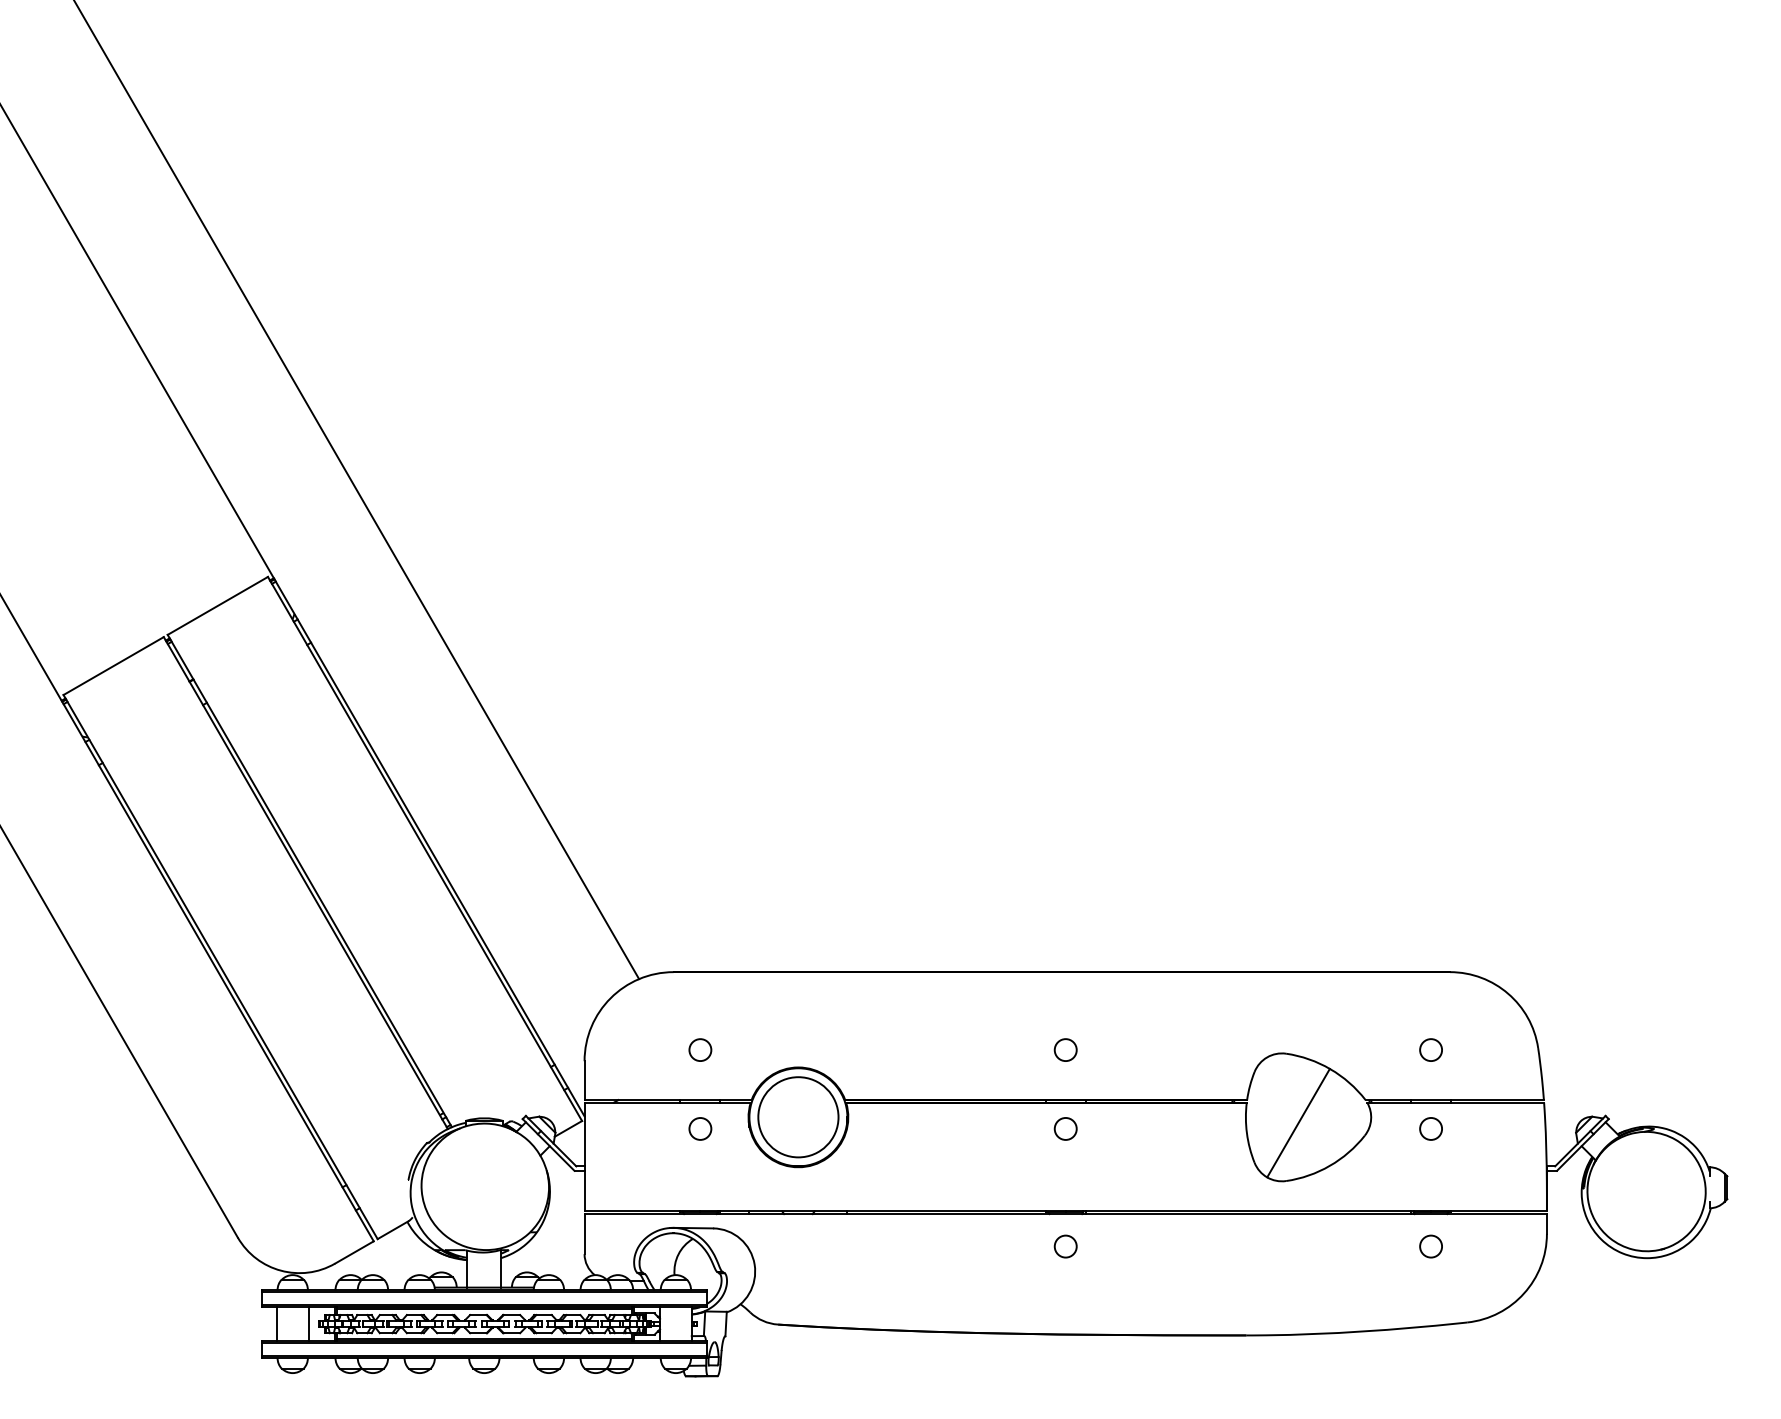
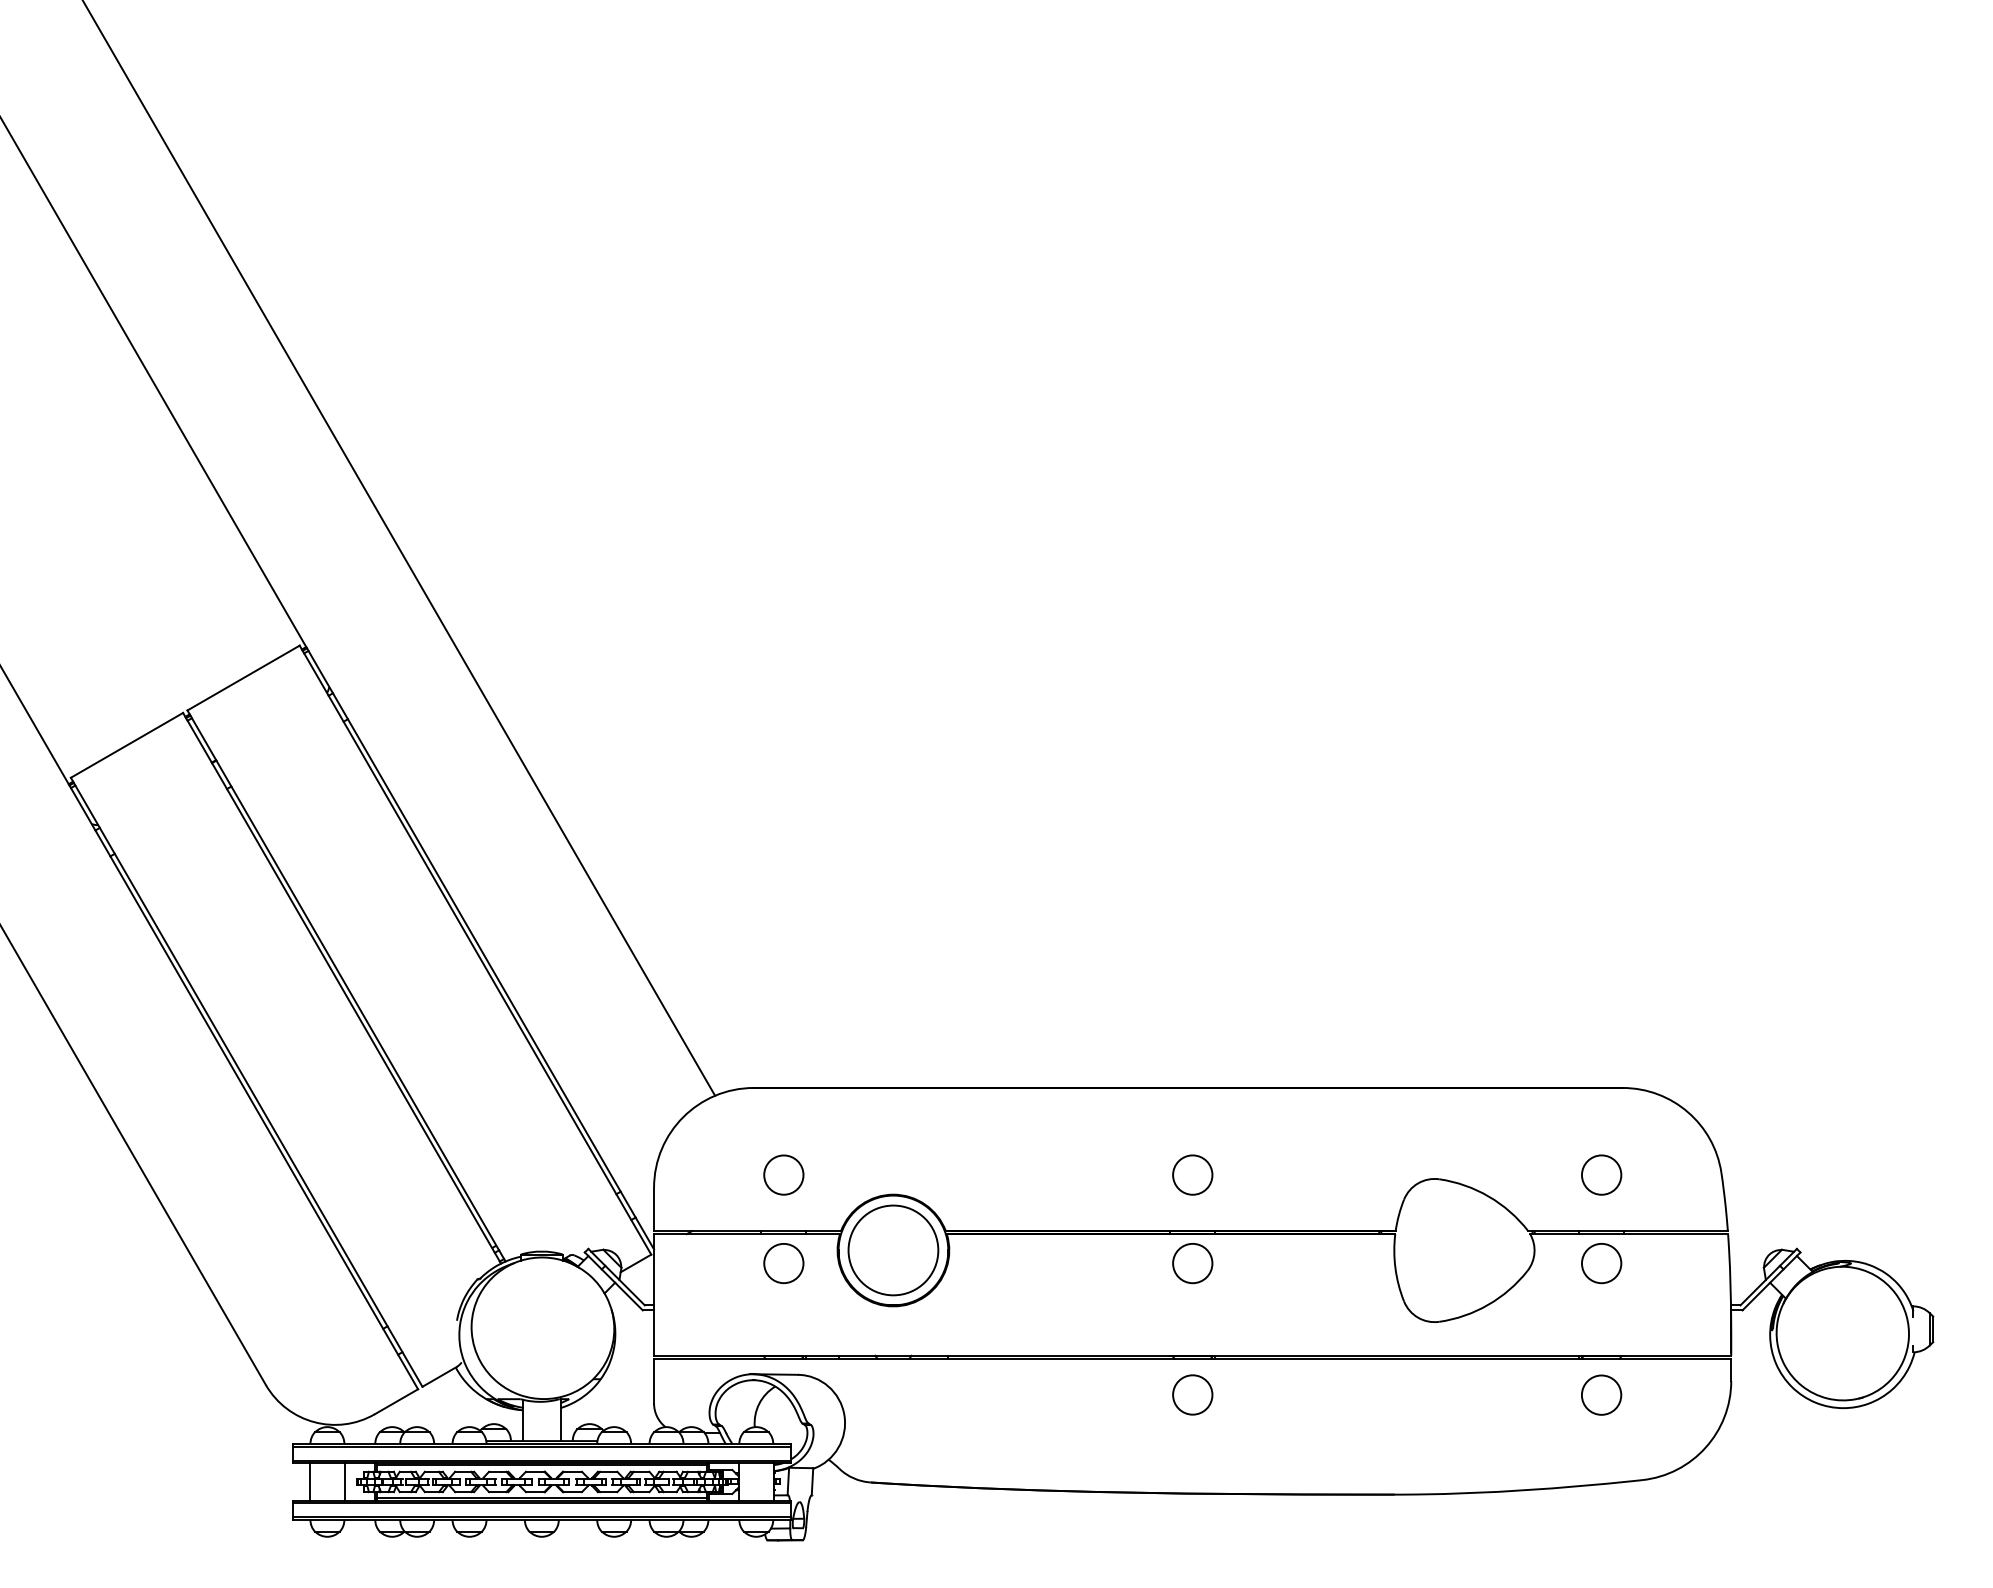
circle: (700, 1050) -> (783, 1175), size x1.6
circle: (1065, 1050) -> (1192, 1175), size x1.6
circle: (1431, 1050) -> (1601, 1175), size x1.6
line: (1298, 1122) -> (1453, 1256), removed
circle: (700, 1128) -> (783, 1263), size x1.6
circle: (1065, 1128) -> (1192, 1263), size x1.6
circle: (1431, 1128) -> (1601, 1263), size x1.6
circle: (1431, 1245) -> (1601, 1394), size x1.6
circle: (1065, 1246) -> (1192, 1395), size x1.6

